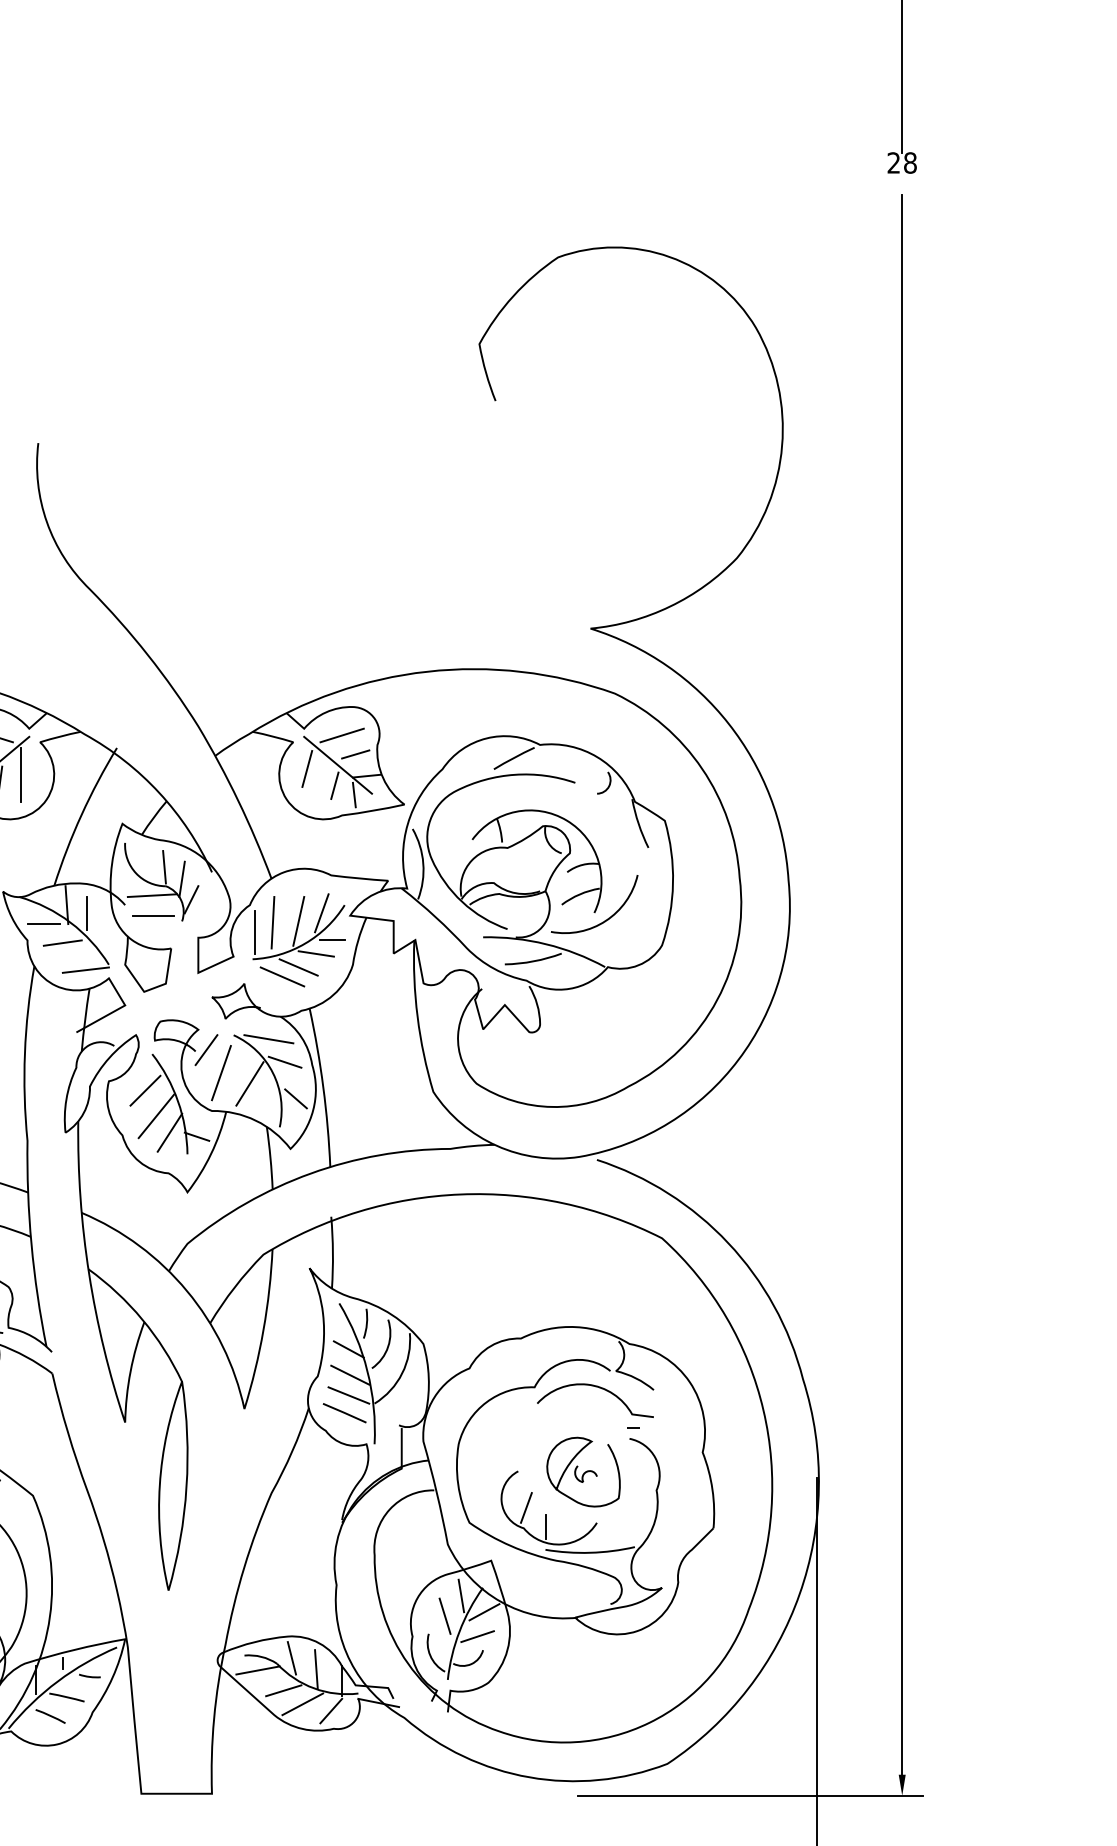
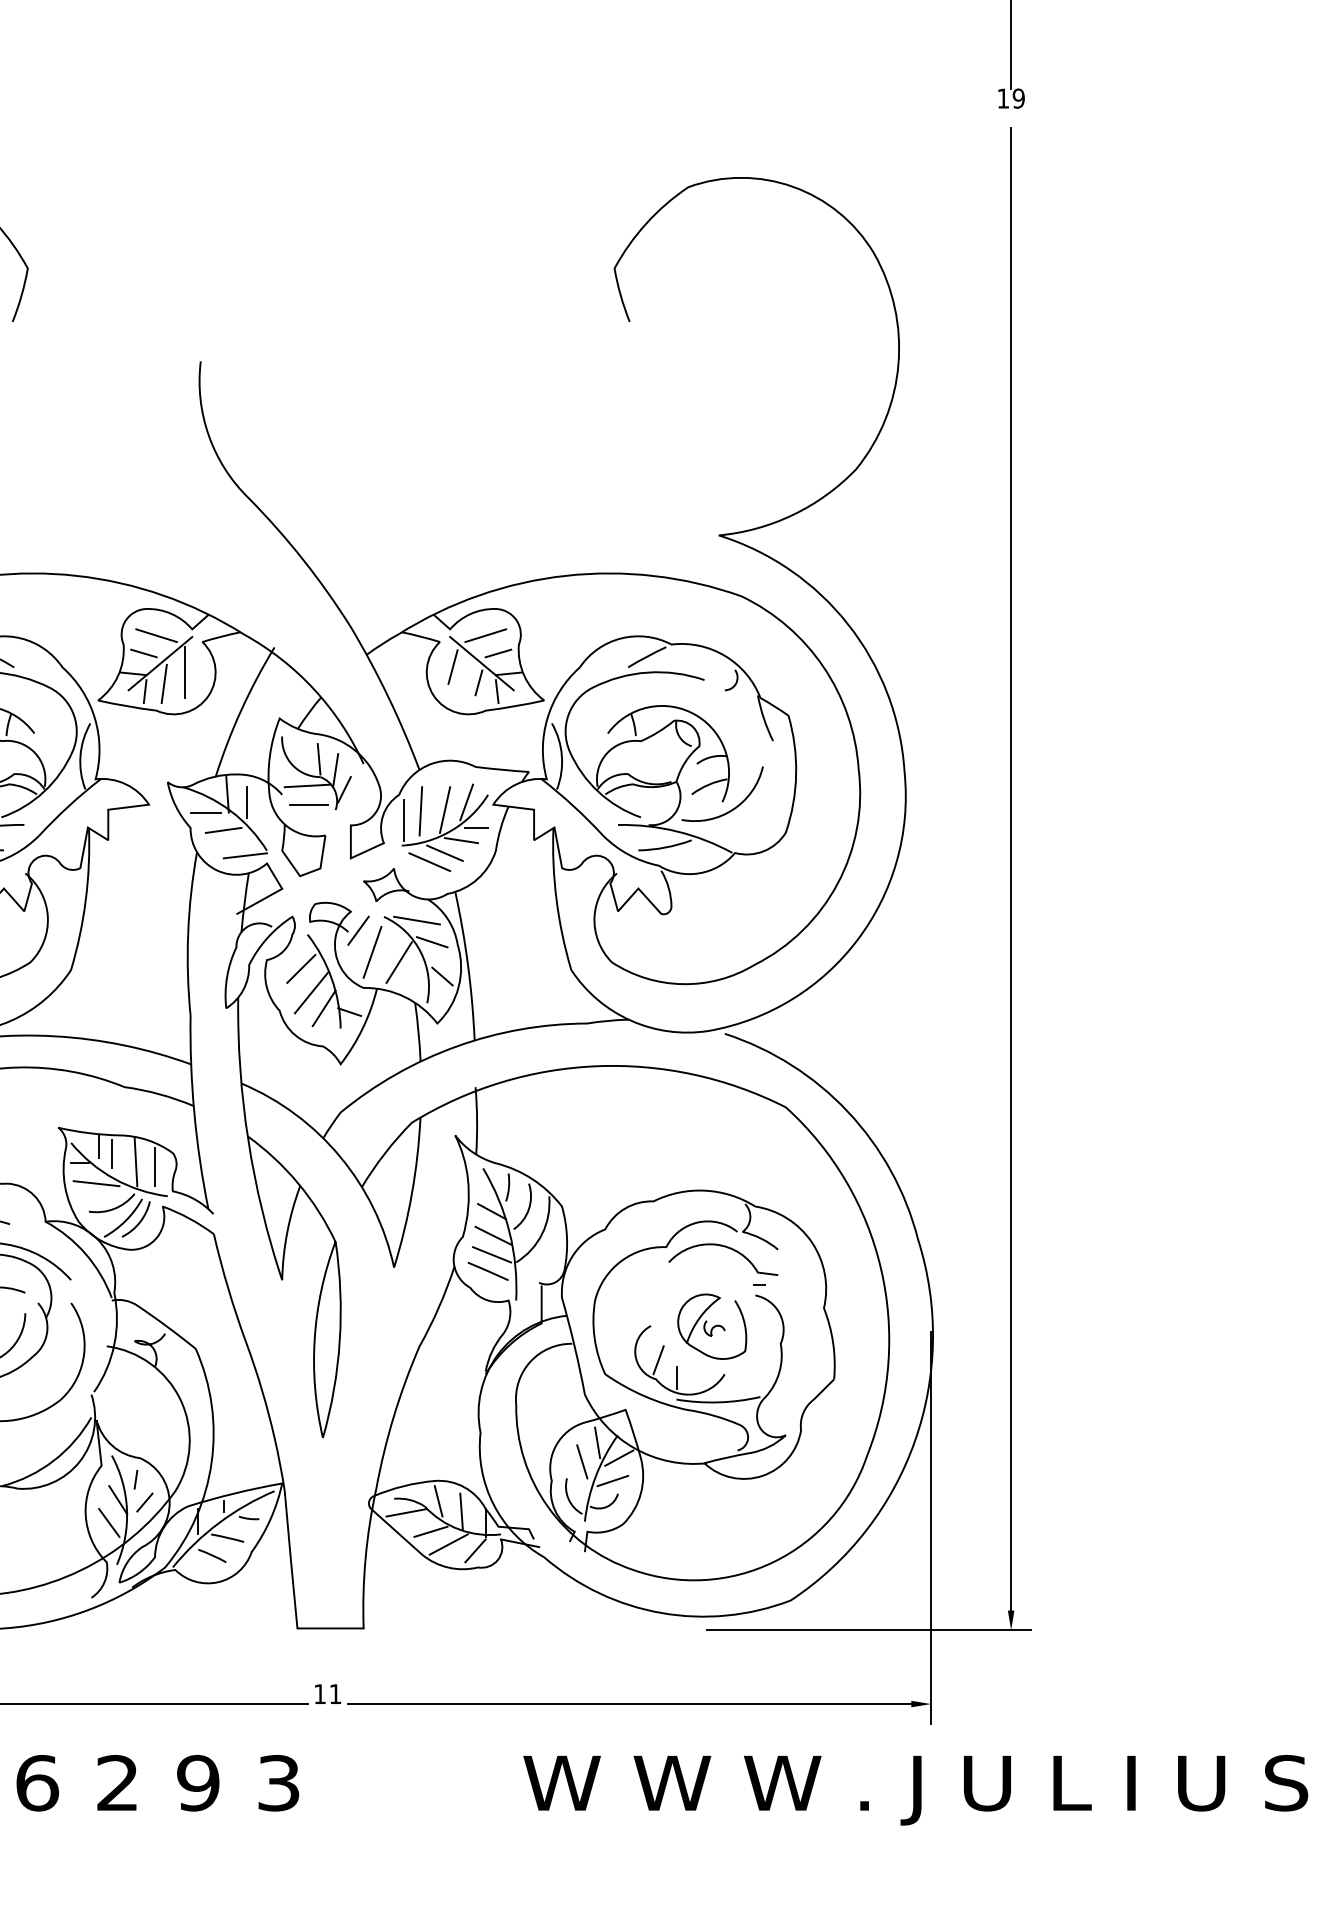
text: (901, 162) -> (1010, 98), 28 -> 19

